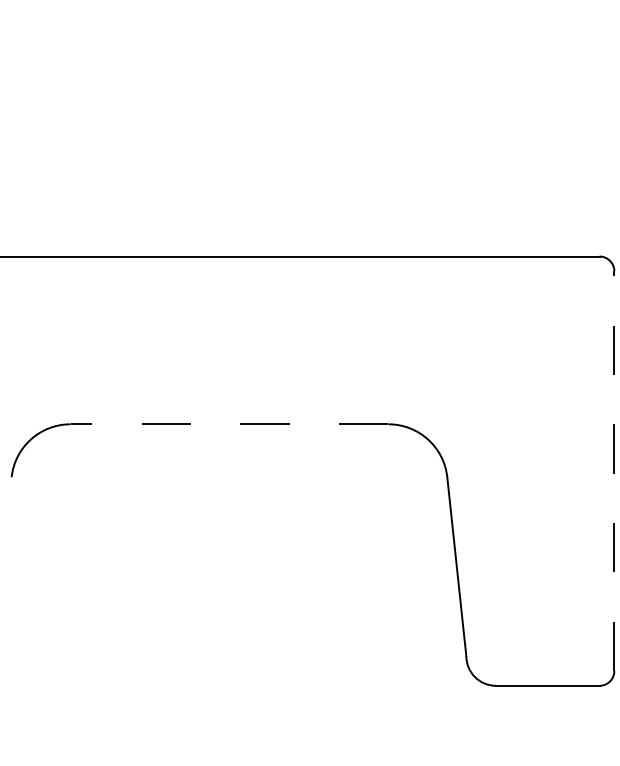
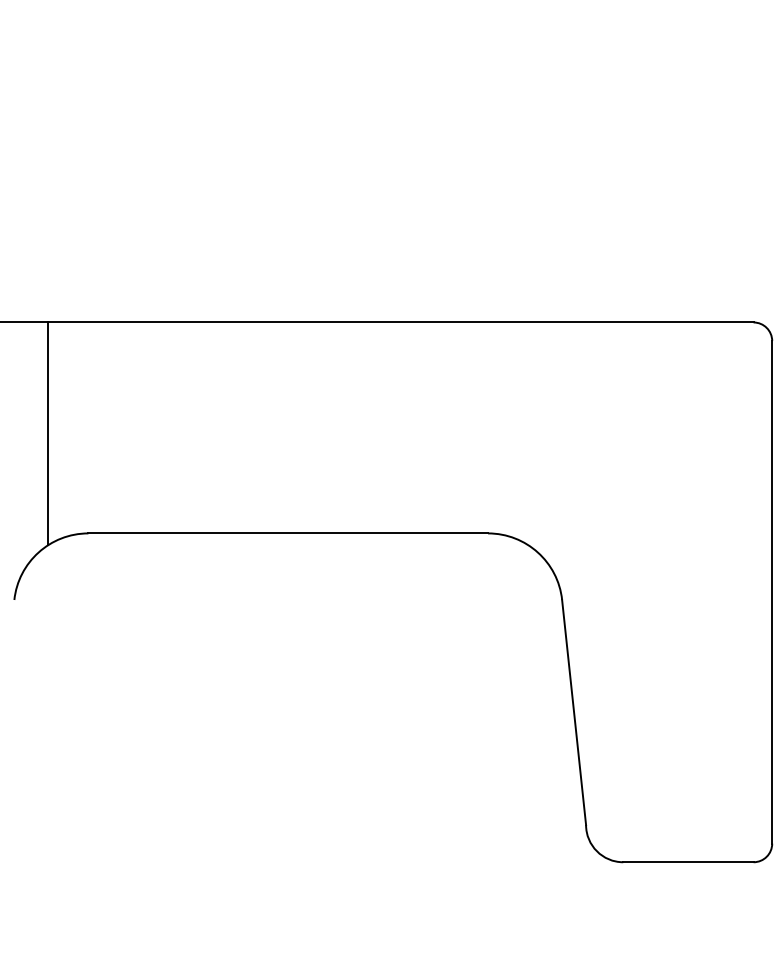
line: (38, 344) -> (48, 432), added
line: (229, 424) -> (288, 533), dashed -> solid
line: (614, 470) -> (772, 591), dashed -> solid

